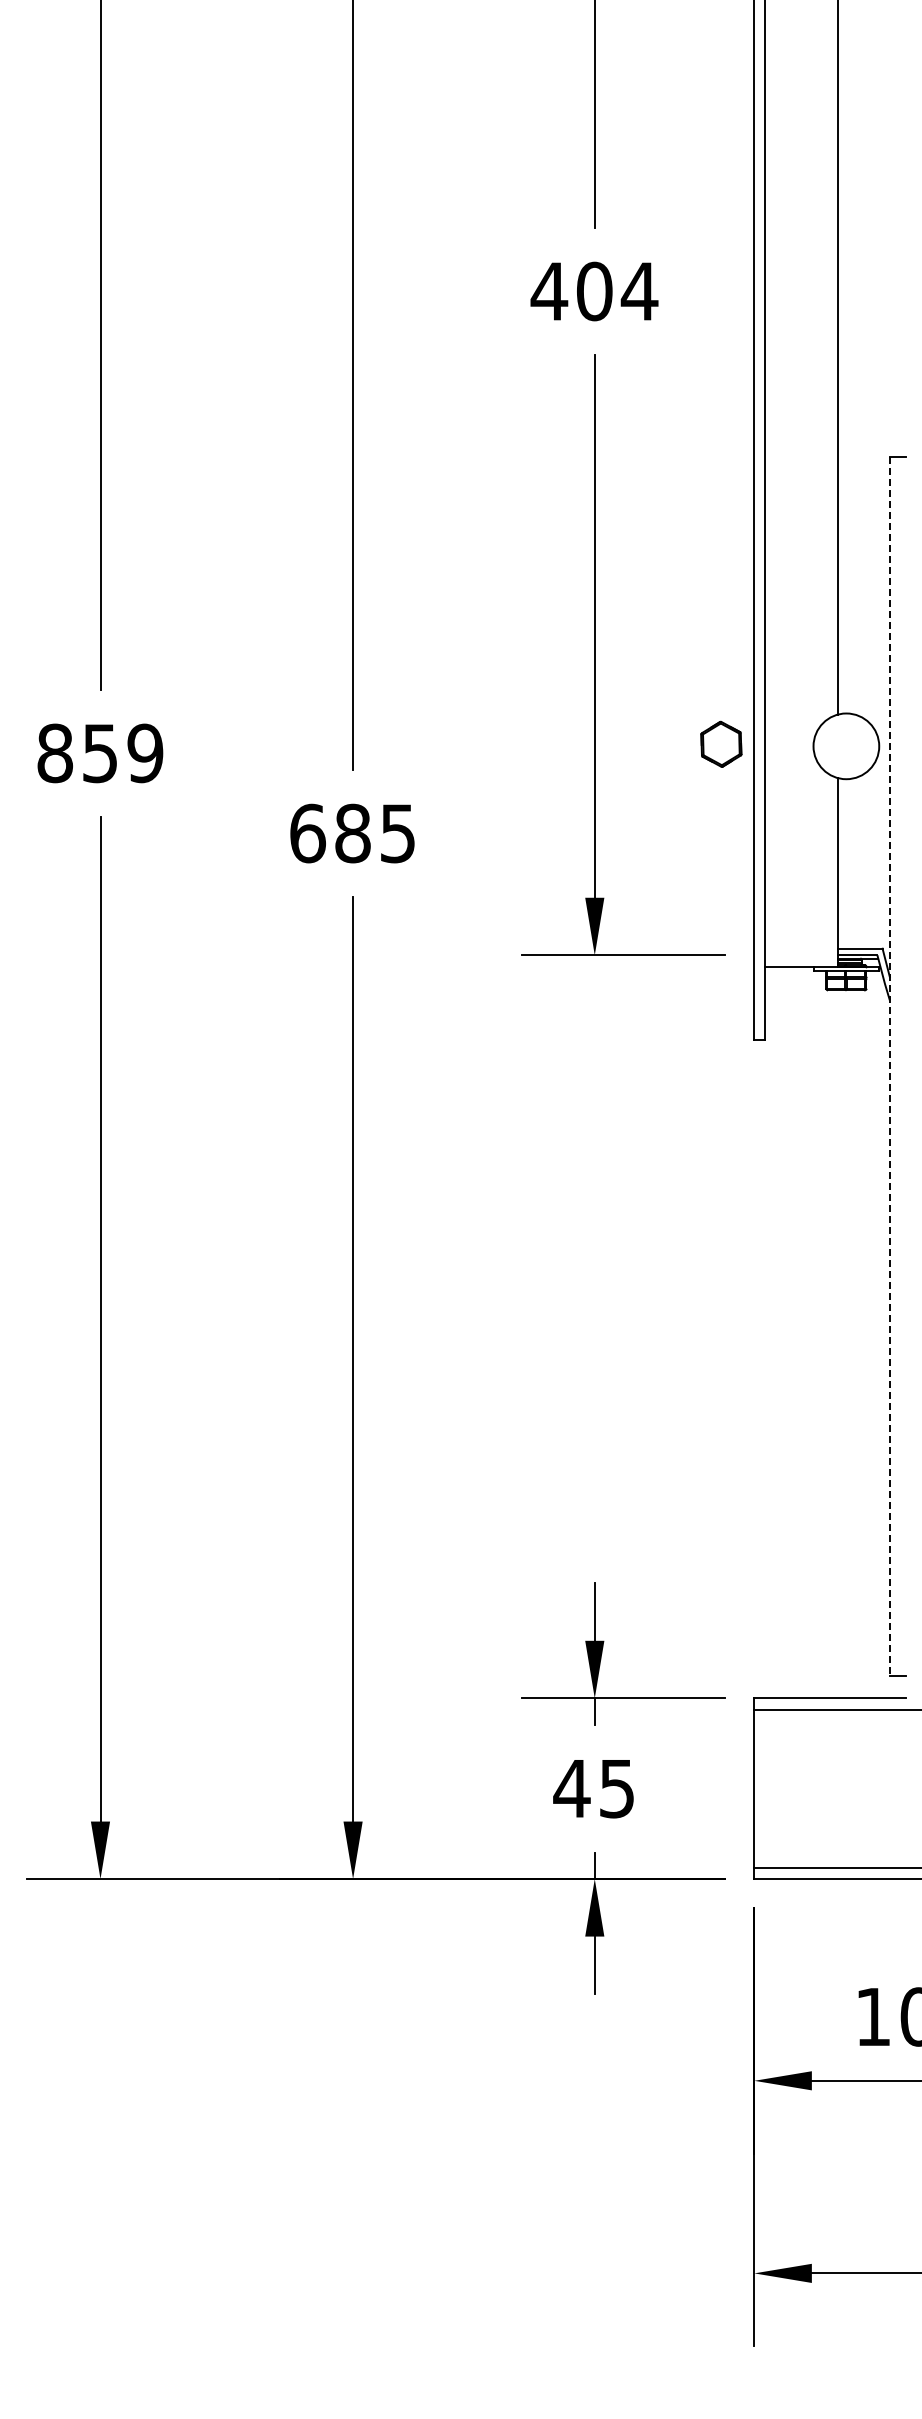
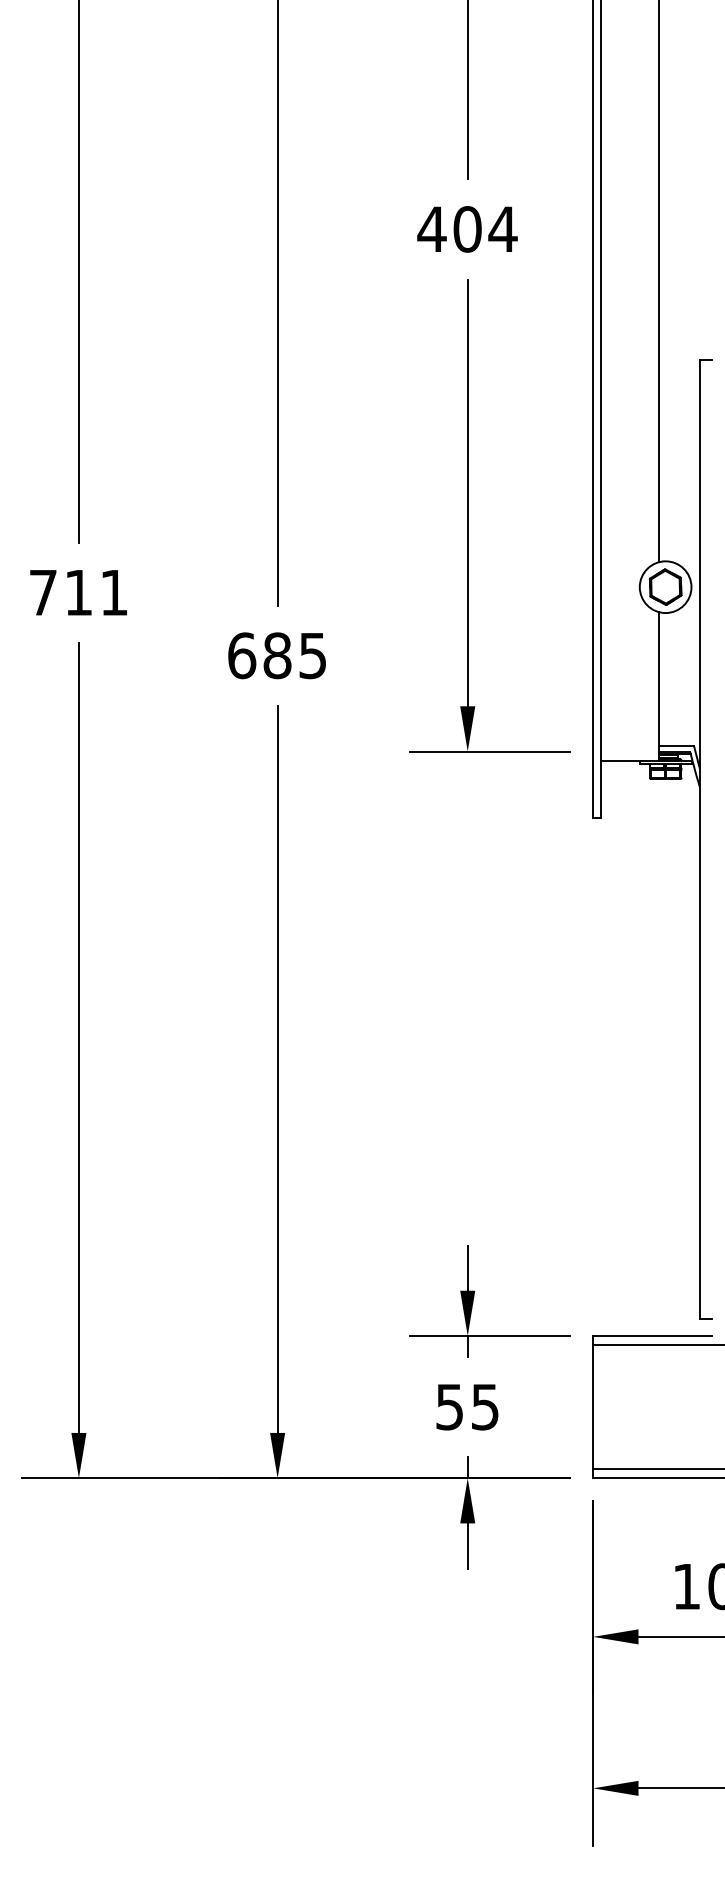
part: (721, 743) -> (665, 586), moved
text: (100, 753) -> (78, 592), 859 -> 711
line: (889, 1066) -> (699, 839), dashed -> solid
text: (571, 1789) -> (449, 1407), 45 -> 55

